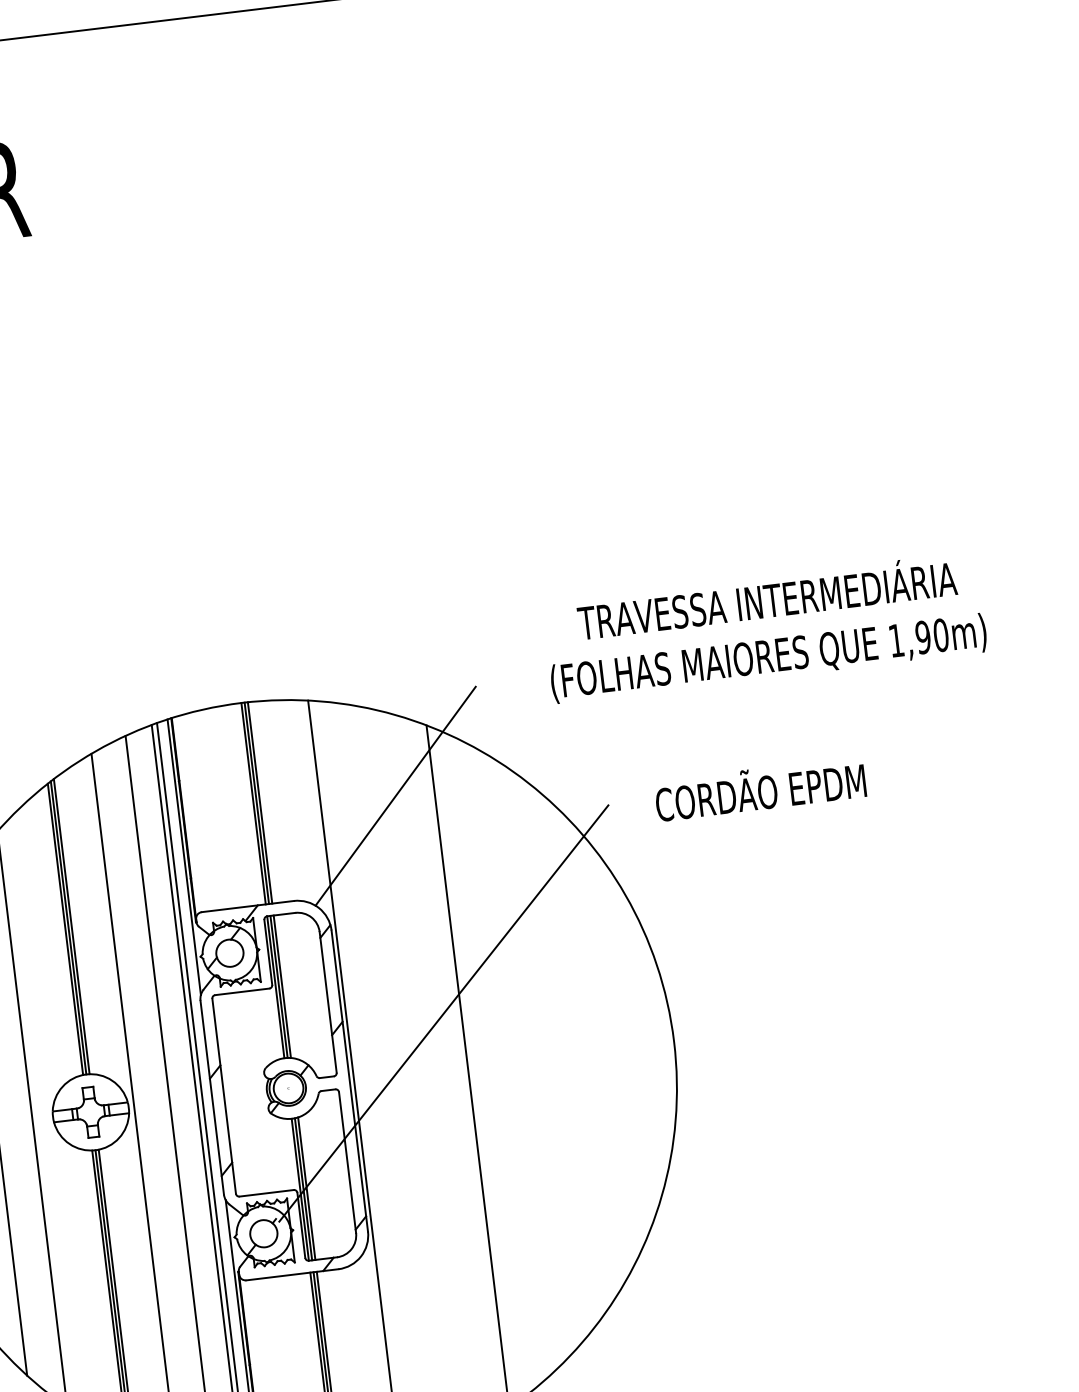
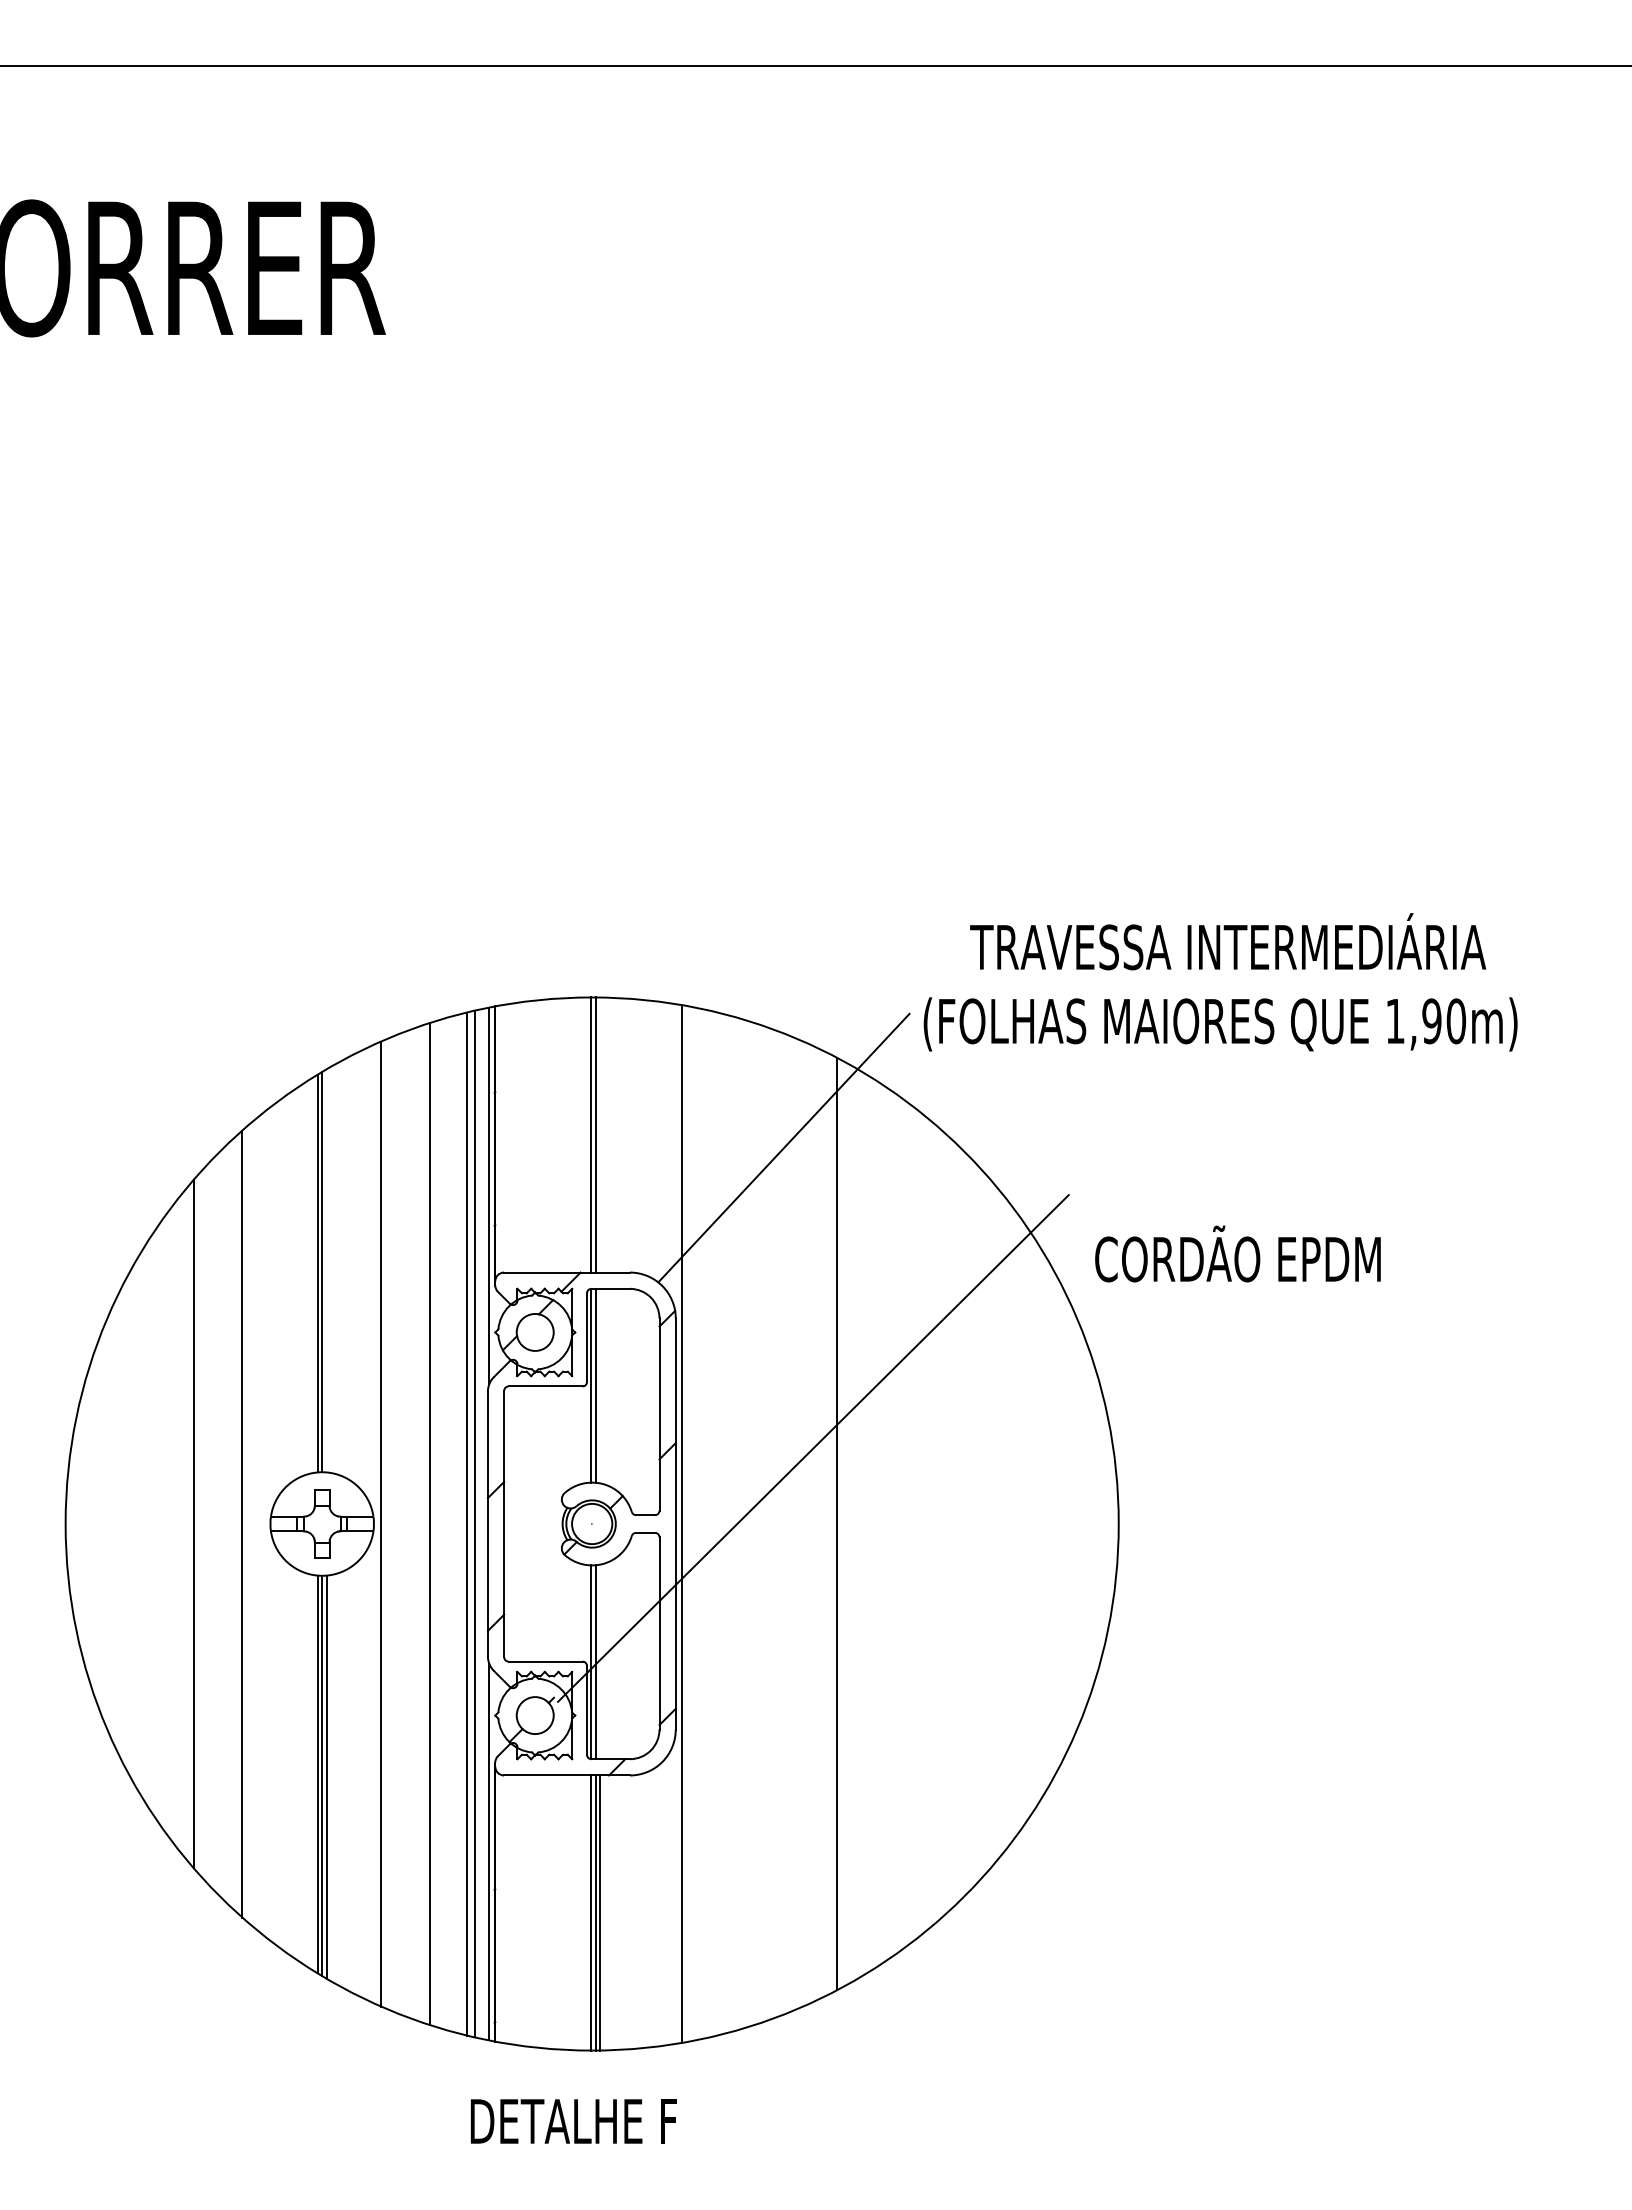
text: (764, 627) -> (1220, 982), moved
text: (759, 788) -> (1237, 1253), moved
line: (260, 802) -> (600, 1134), removed
line: (71, 926) -> (326, 1270), removed
line: (282, 986) -> (600, 1385), removed
line: (306, 1188) -> (600, 1661), removed

